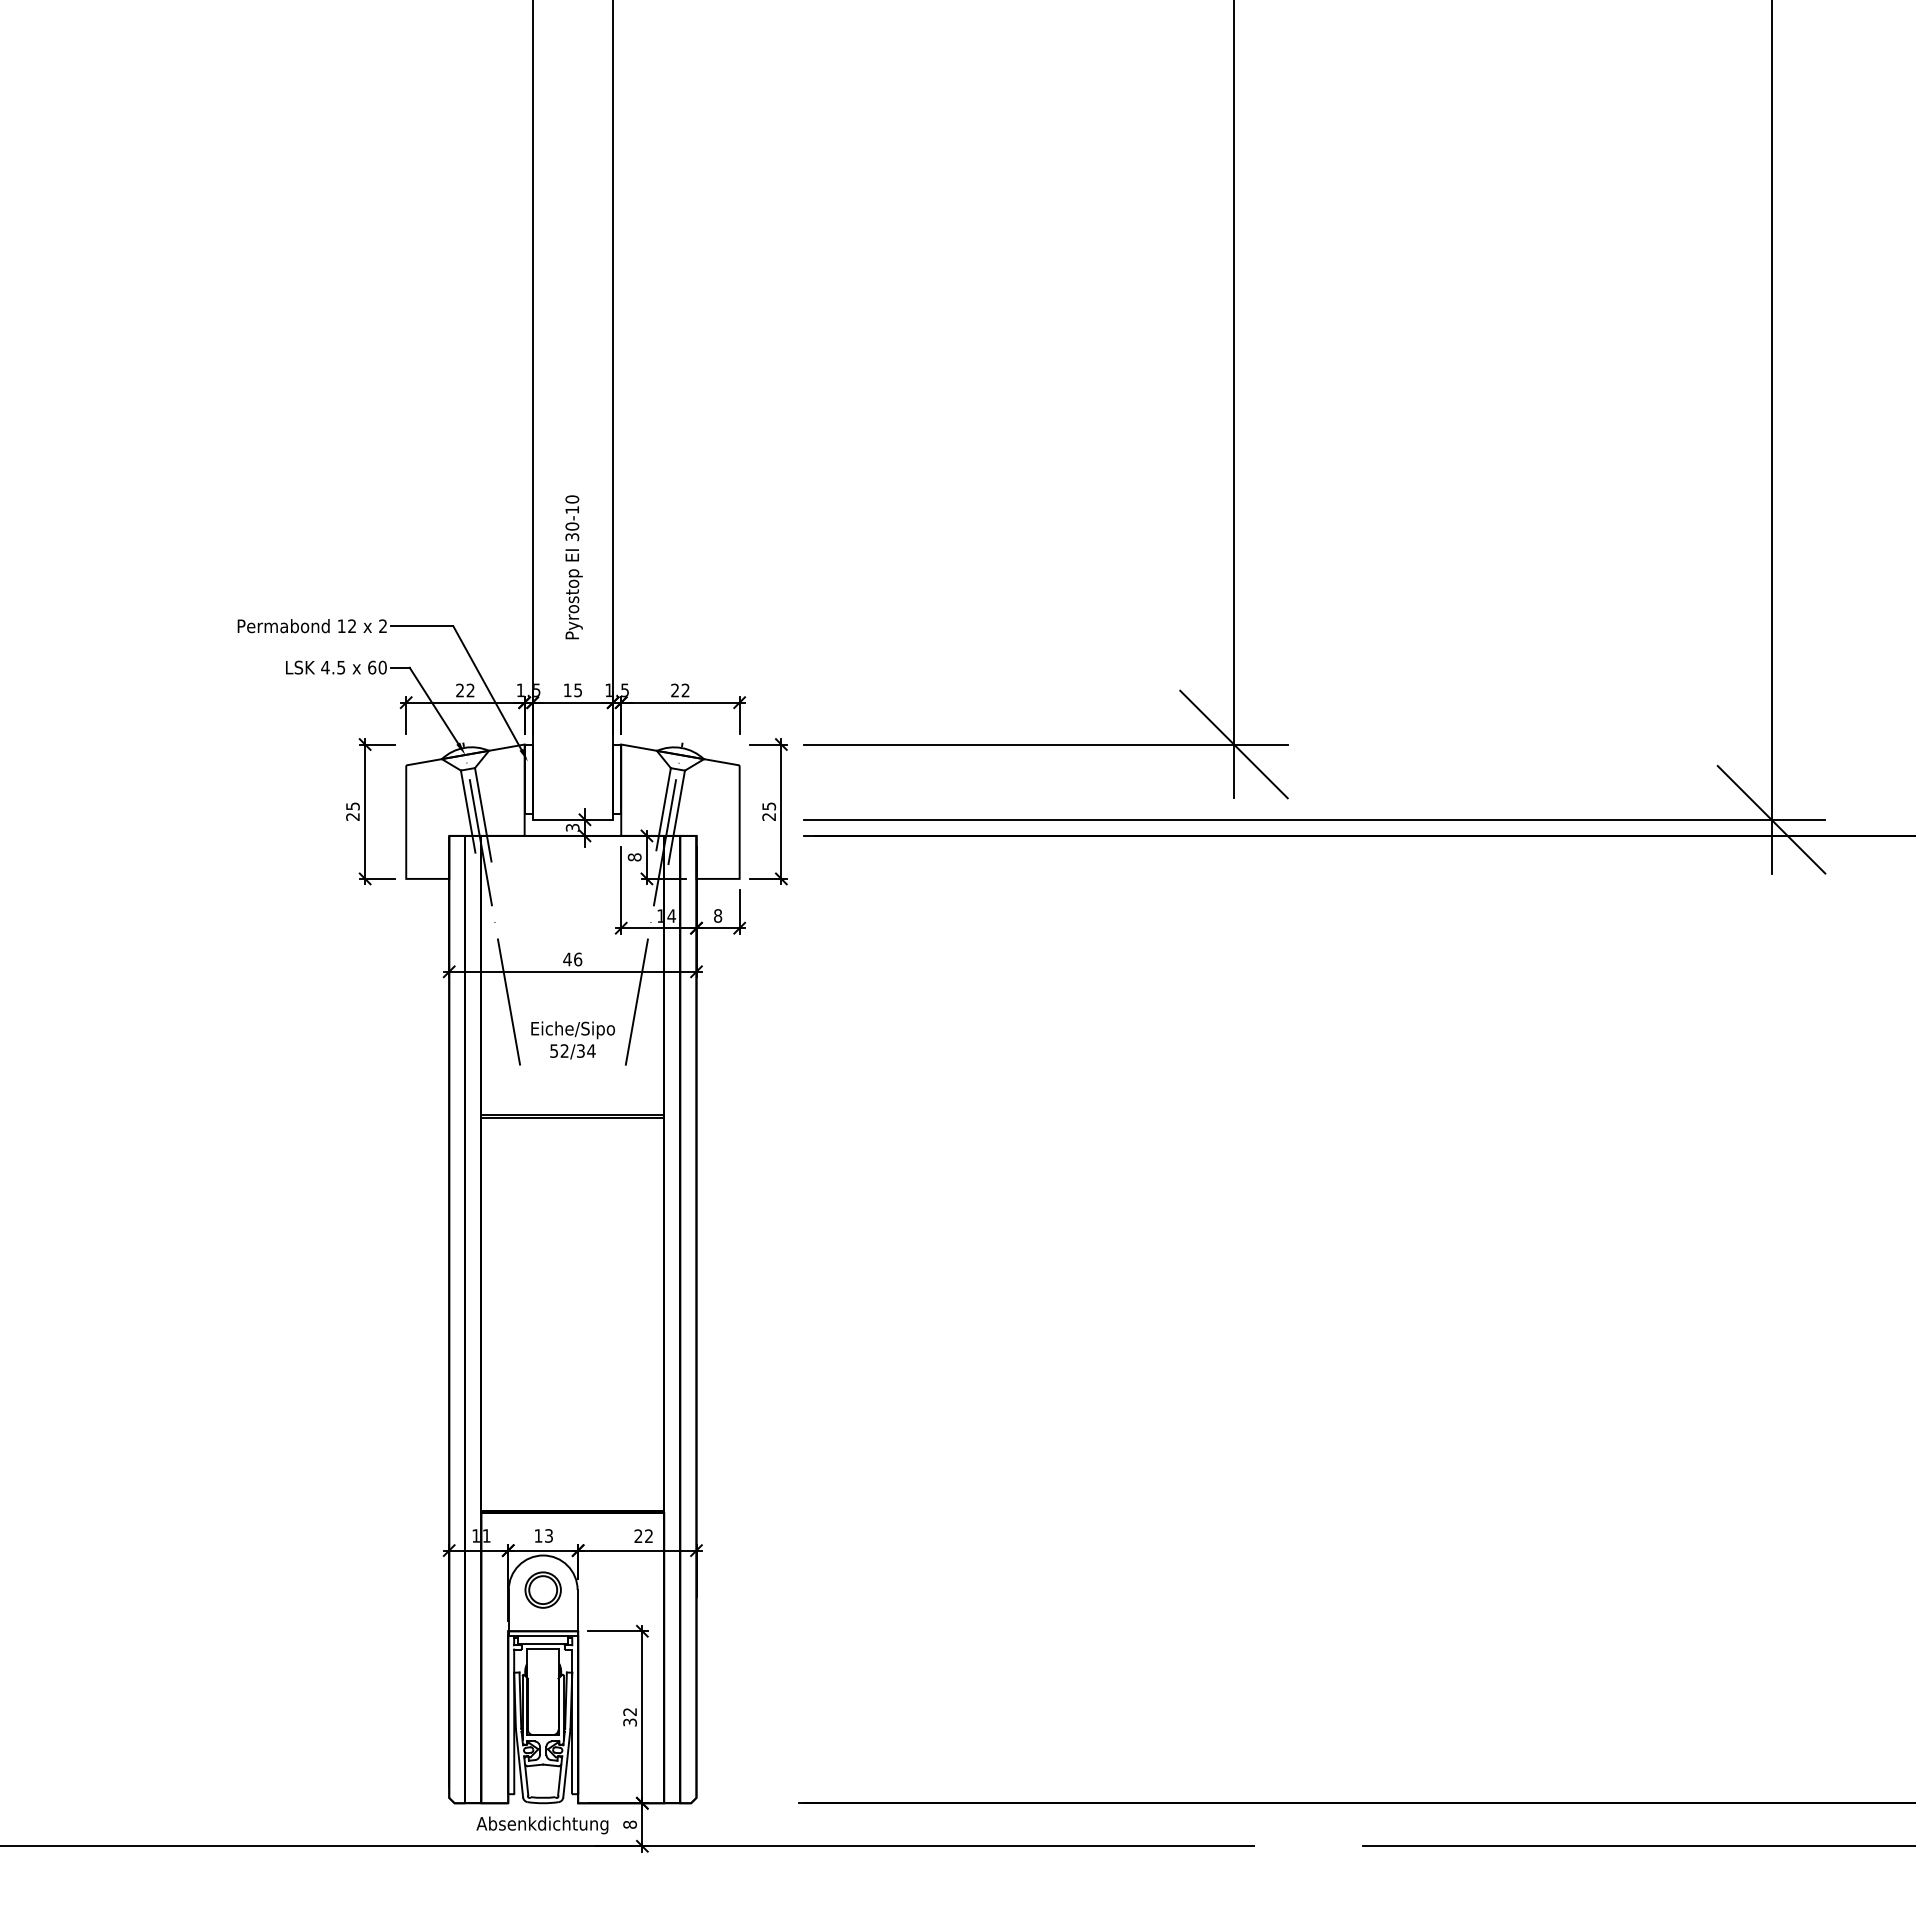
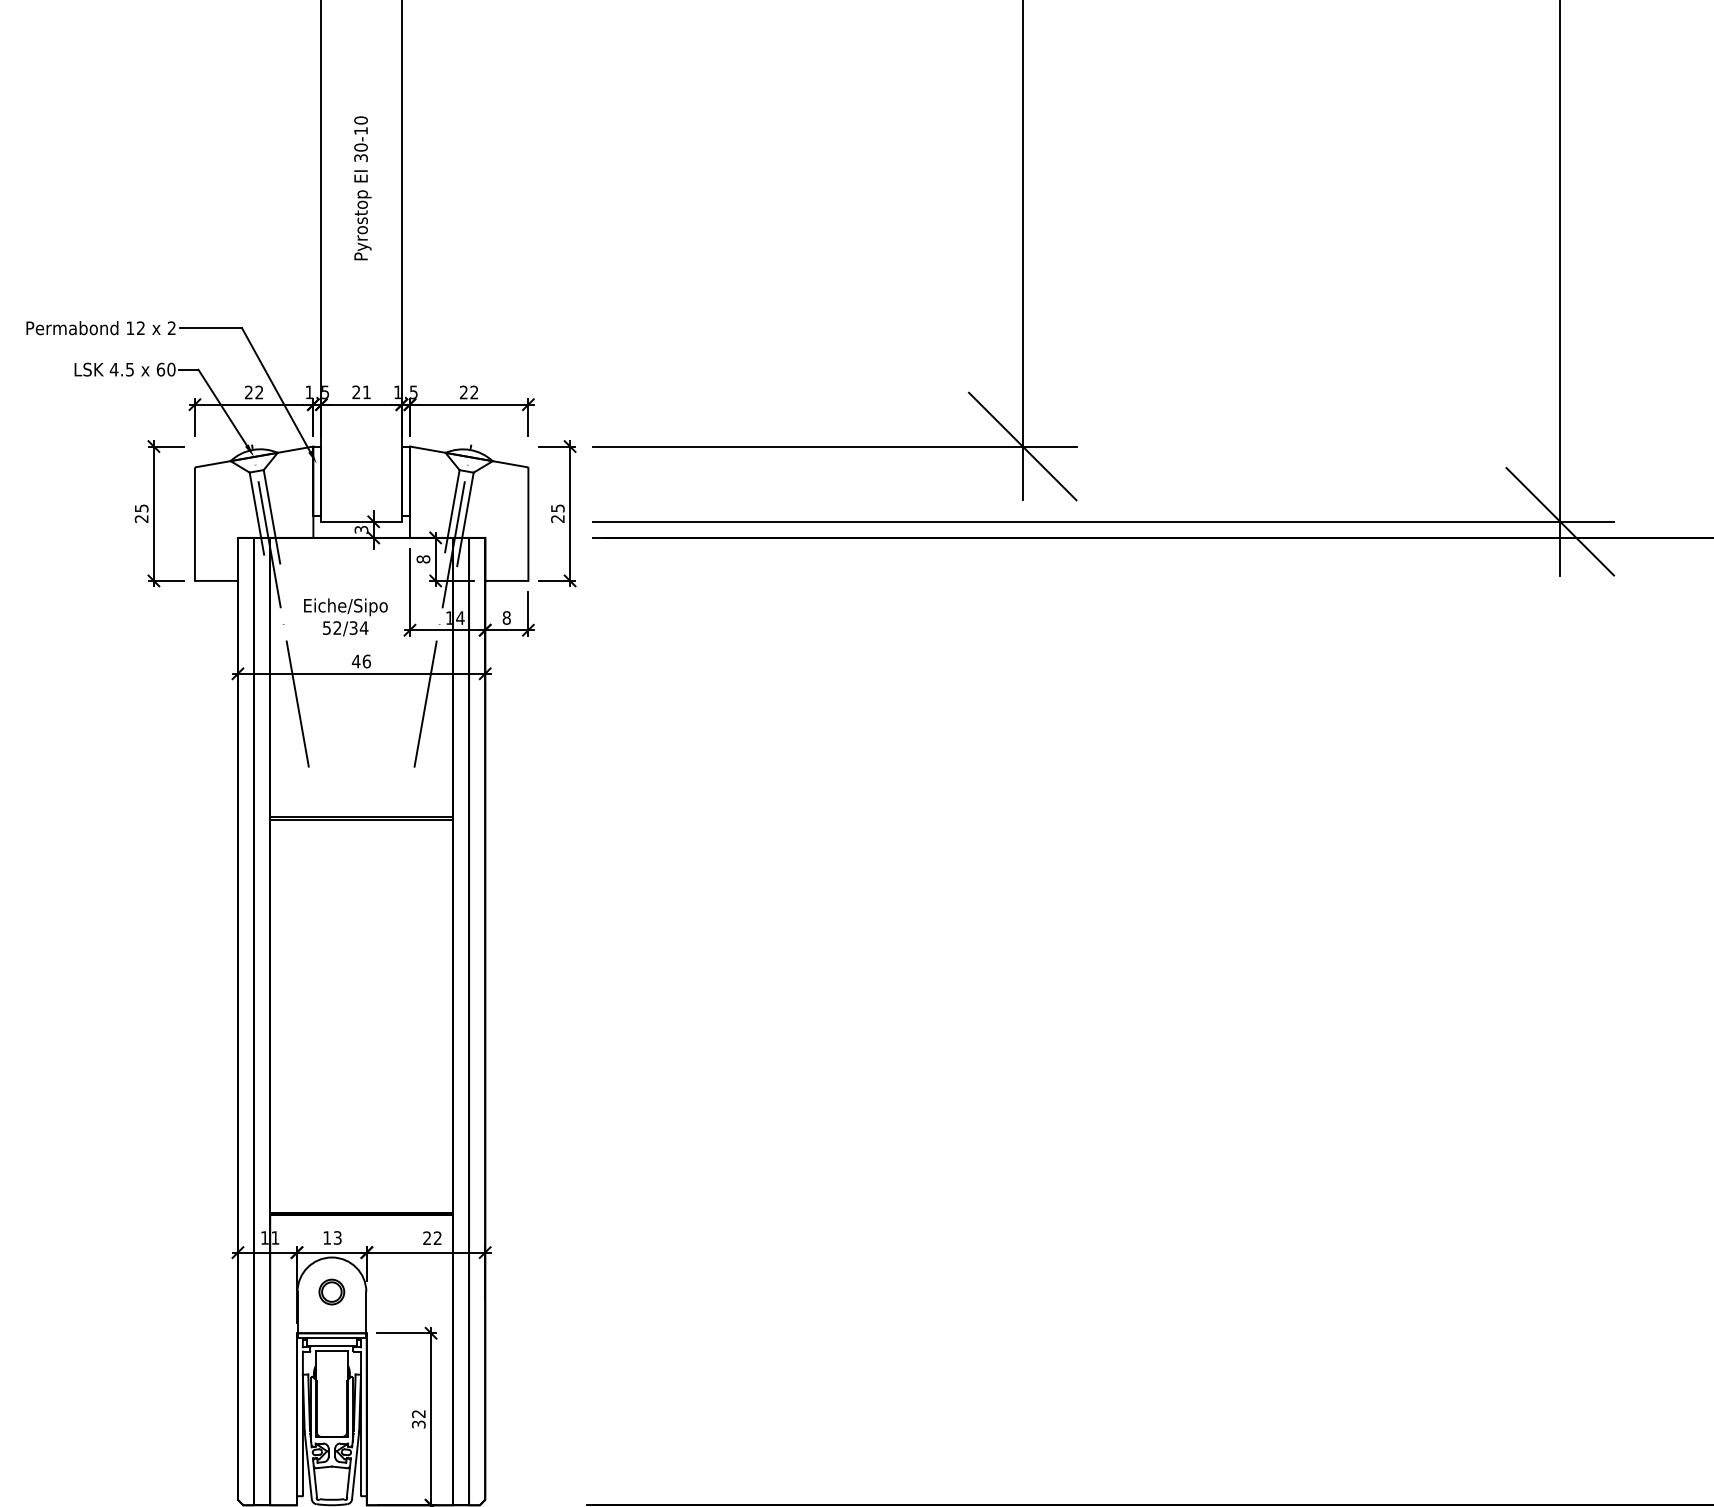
text: (573, 567) -> (362, 188), moved
text: (572, 690) -> (361, 392), 15 -> 21
text: (572, 1040) -> (345, 617), moved
part: (542, 1589) -> (331, 1291), size x0.7

